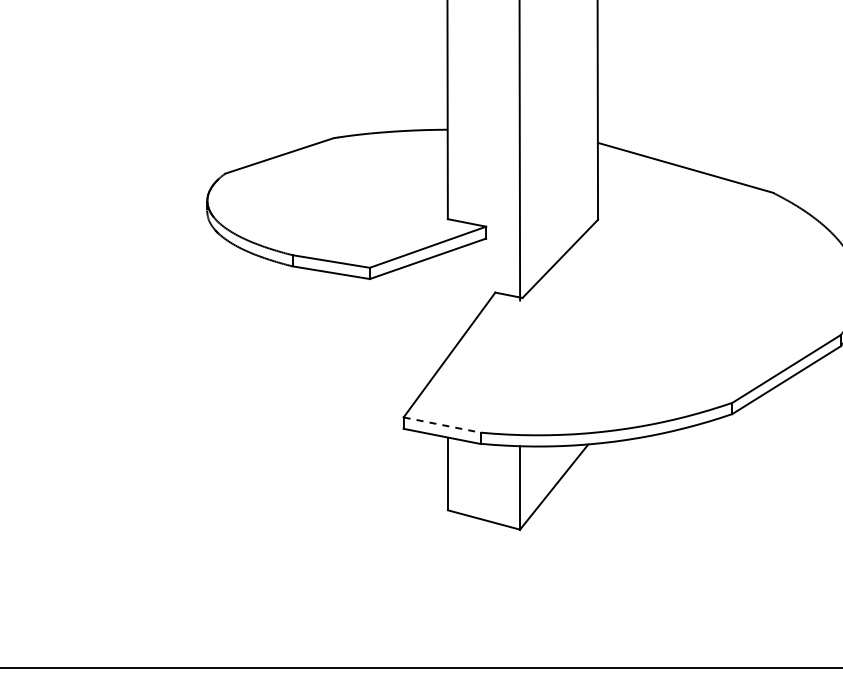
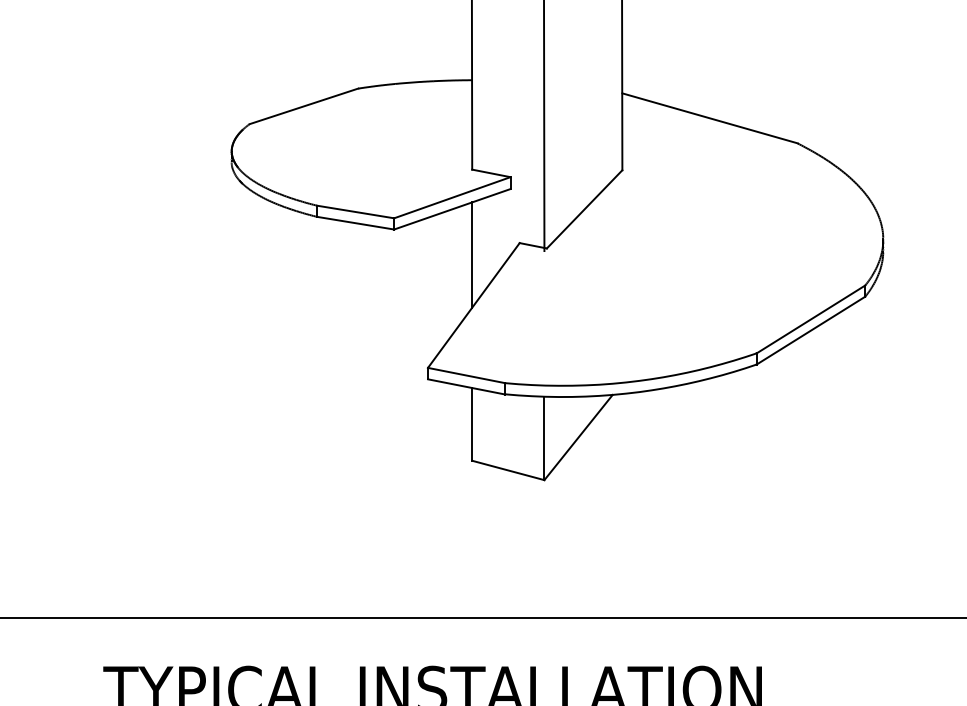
line: (448, 304) -> (472, 254), added
line: (443, 425) -> (467, 375), dashed -> solid

